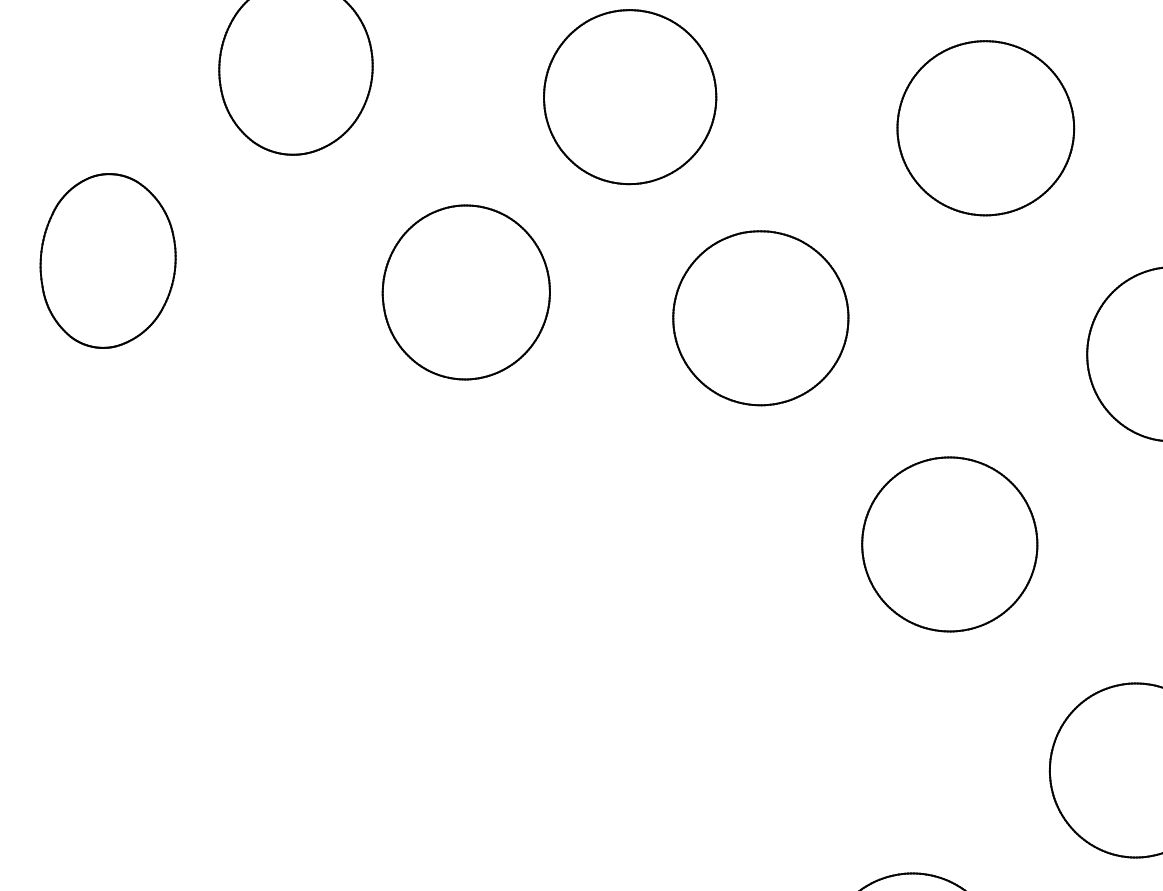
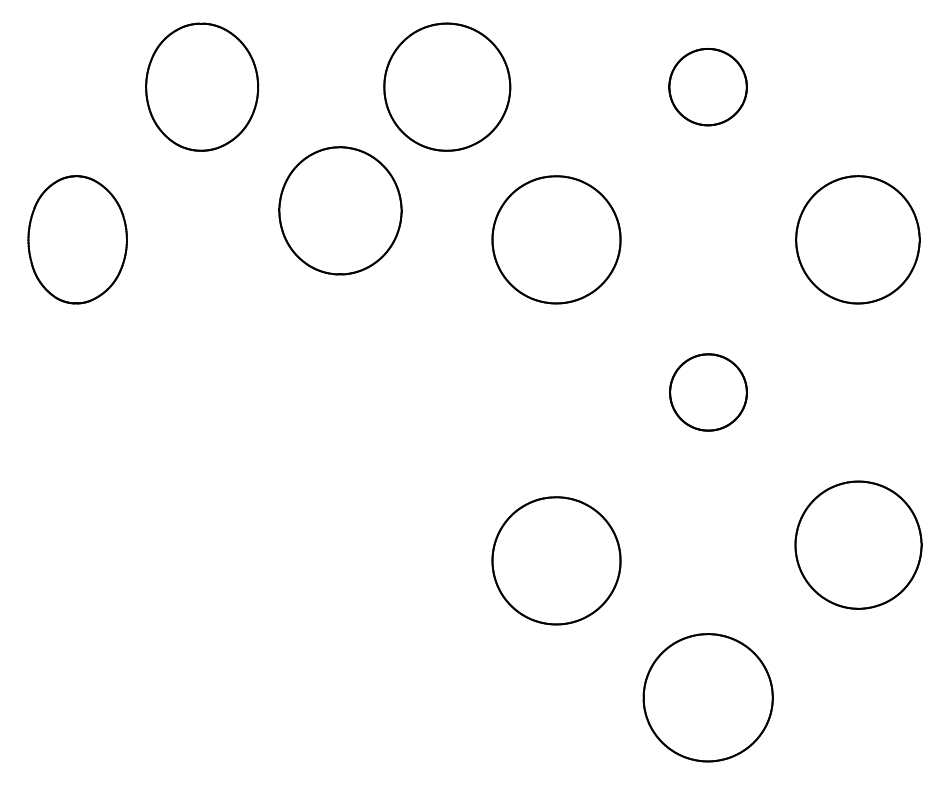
part: (984, 127) -> (707, 86), size x0.6
part: (466, 292) -> (340, 210), moved
part: (949, 544) -> (708, 392), size x0.6
part: (722, 755) -> (556, 560), added

